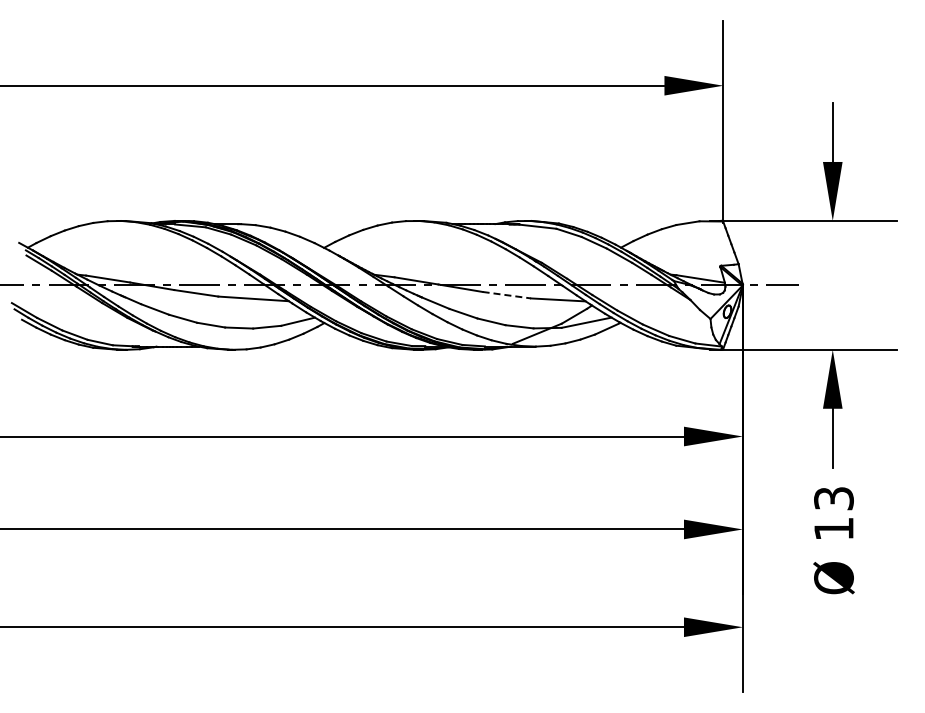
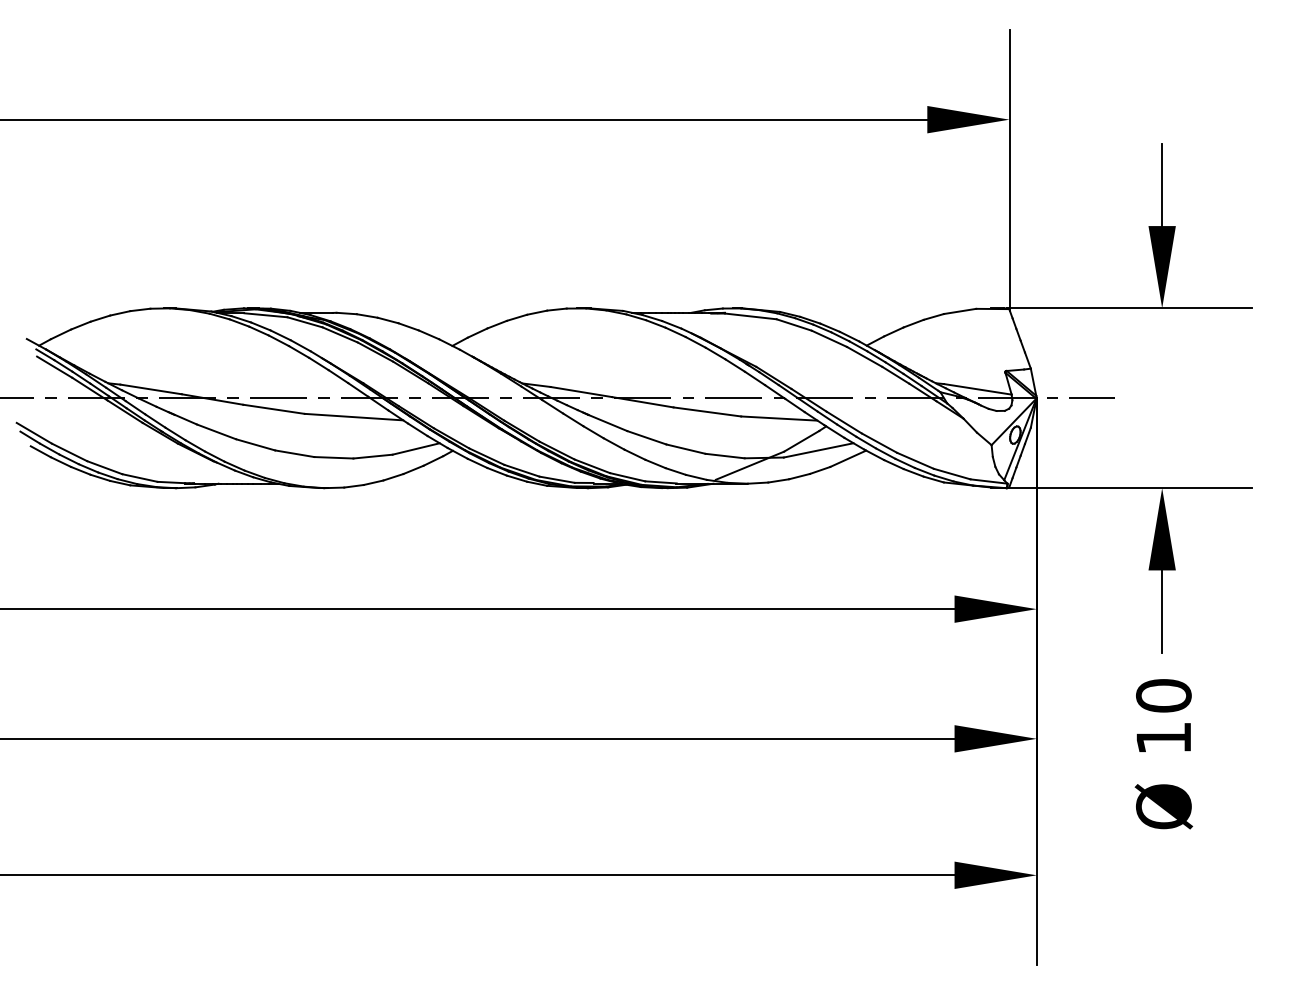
line: (507, 295) -> (708, 412), dashed -> solid
text: (833, 498) -> (1163, 695), 13 -> 10

